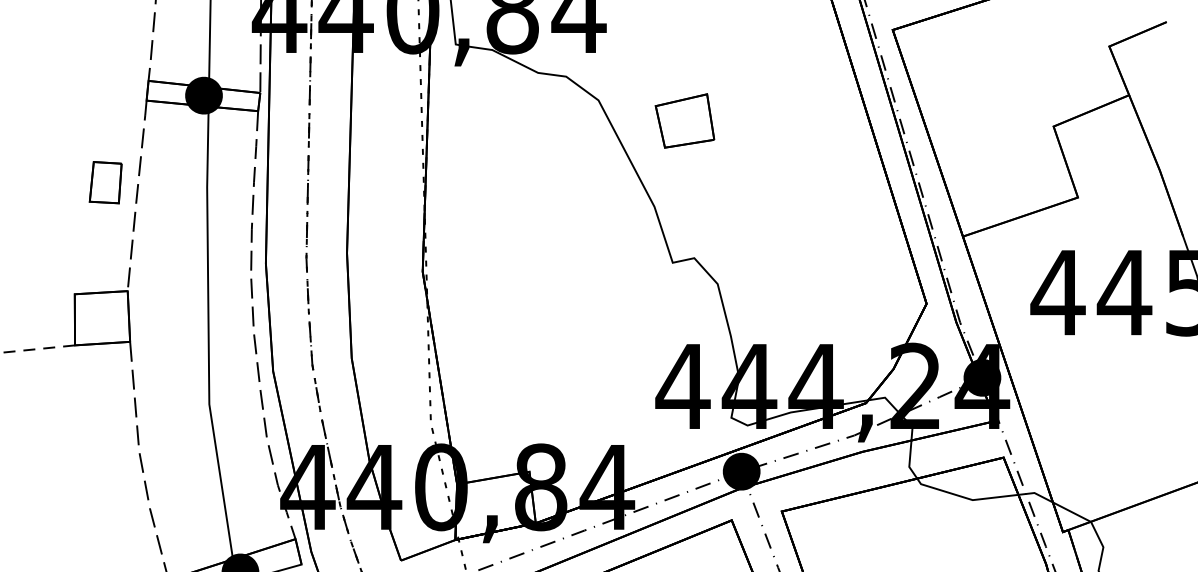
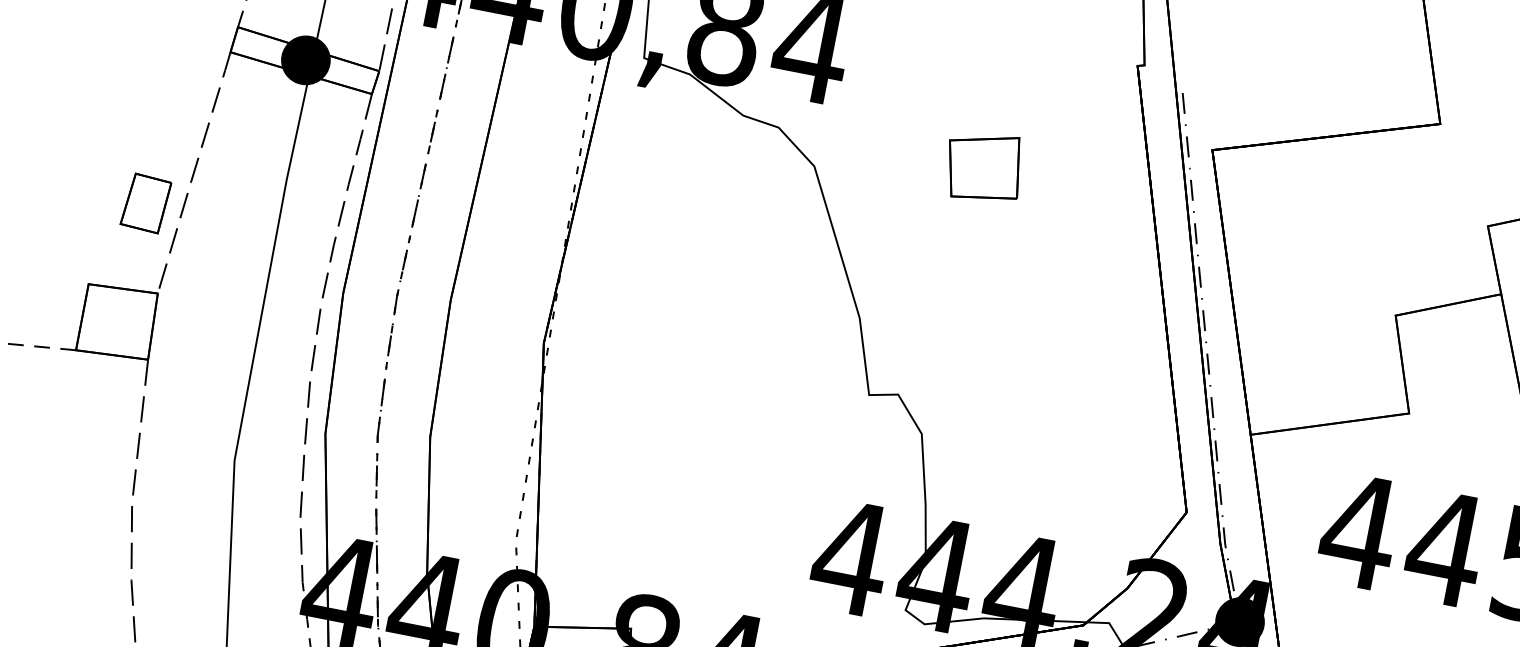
part: (684, 120) -> (983, 166), moved
part: (105, 182) -> (145, 203), moved

